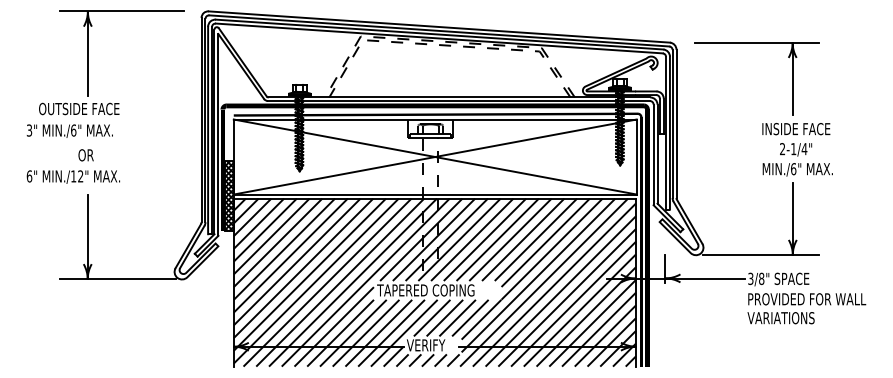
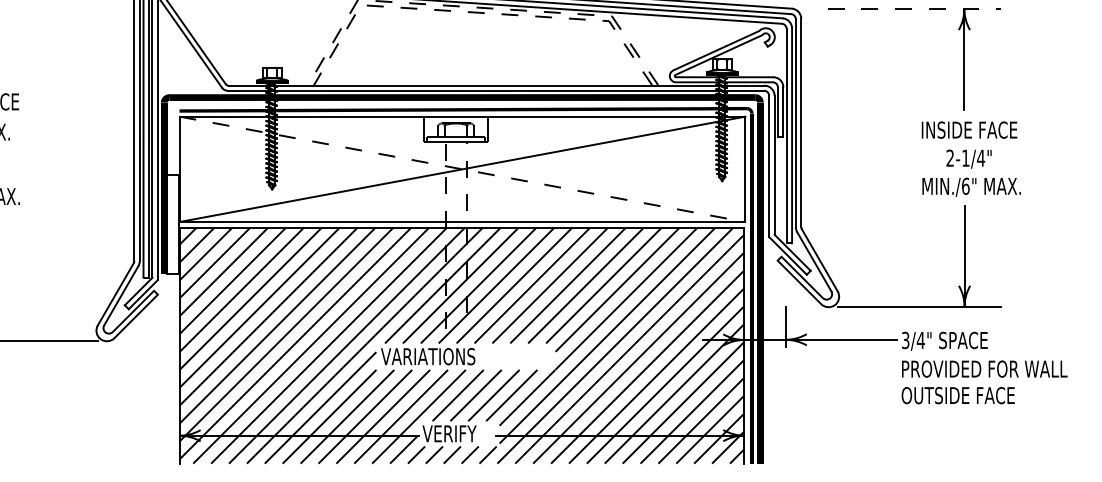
line: (757, 42) -> (915, 8), solid -> dashed
line: (435, 157) -> (462, 169), solid -> dashed
hatch: (229, 196) -> (173, 224), removed
text: (761, 278) -> (920, 339), 3/8" -> 3/4"
text: (425, 290) -> (448, 356), TAPERED COPING -> VARIATIONS
text: (787, 318) -> (957, 396), VARIATIONS -> OUTSIDE FACE

